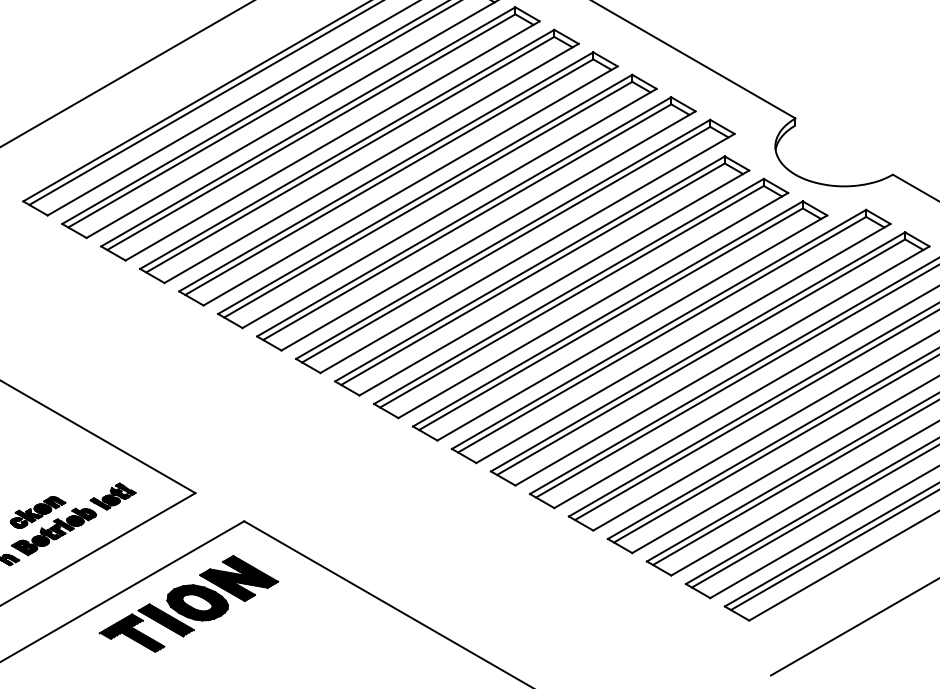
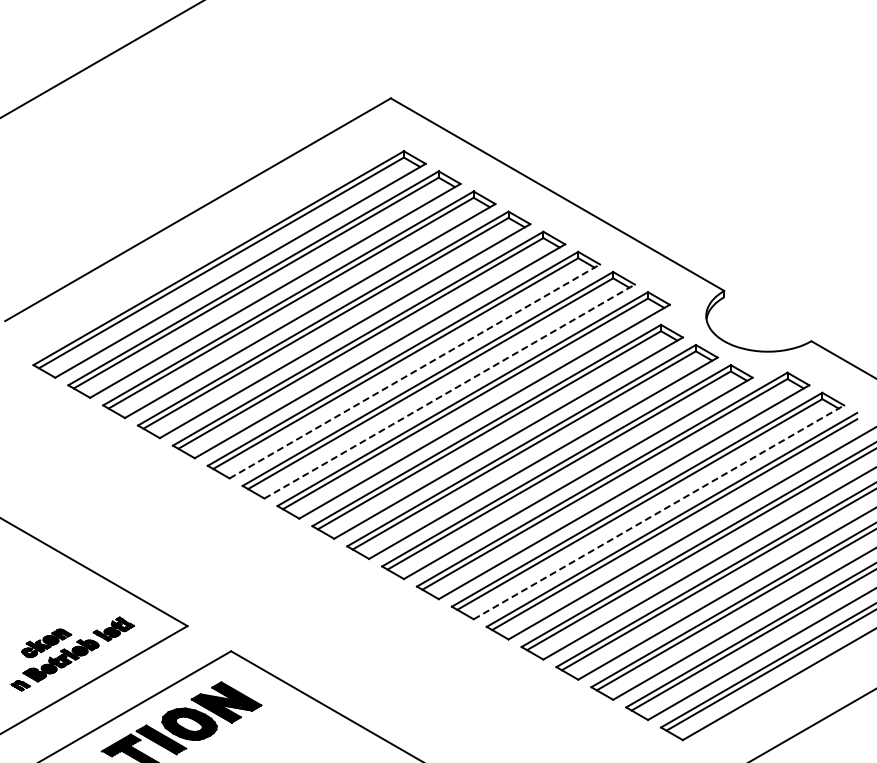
line: (449, 208) -> (414, 371), solid -> dashed
line: (488, 230) -> (449, 391), solid -> dashed
line: (721, 366) -> (658, 512), solid -> dashed

